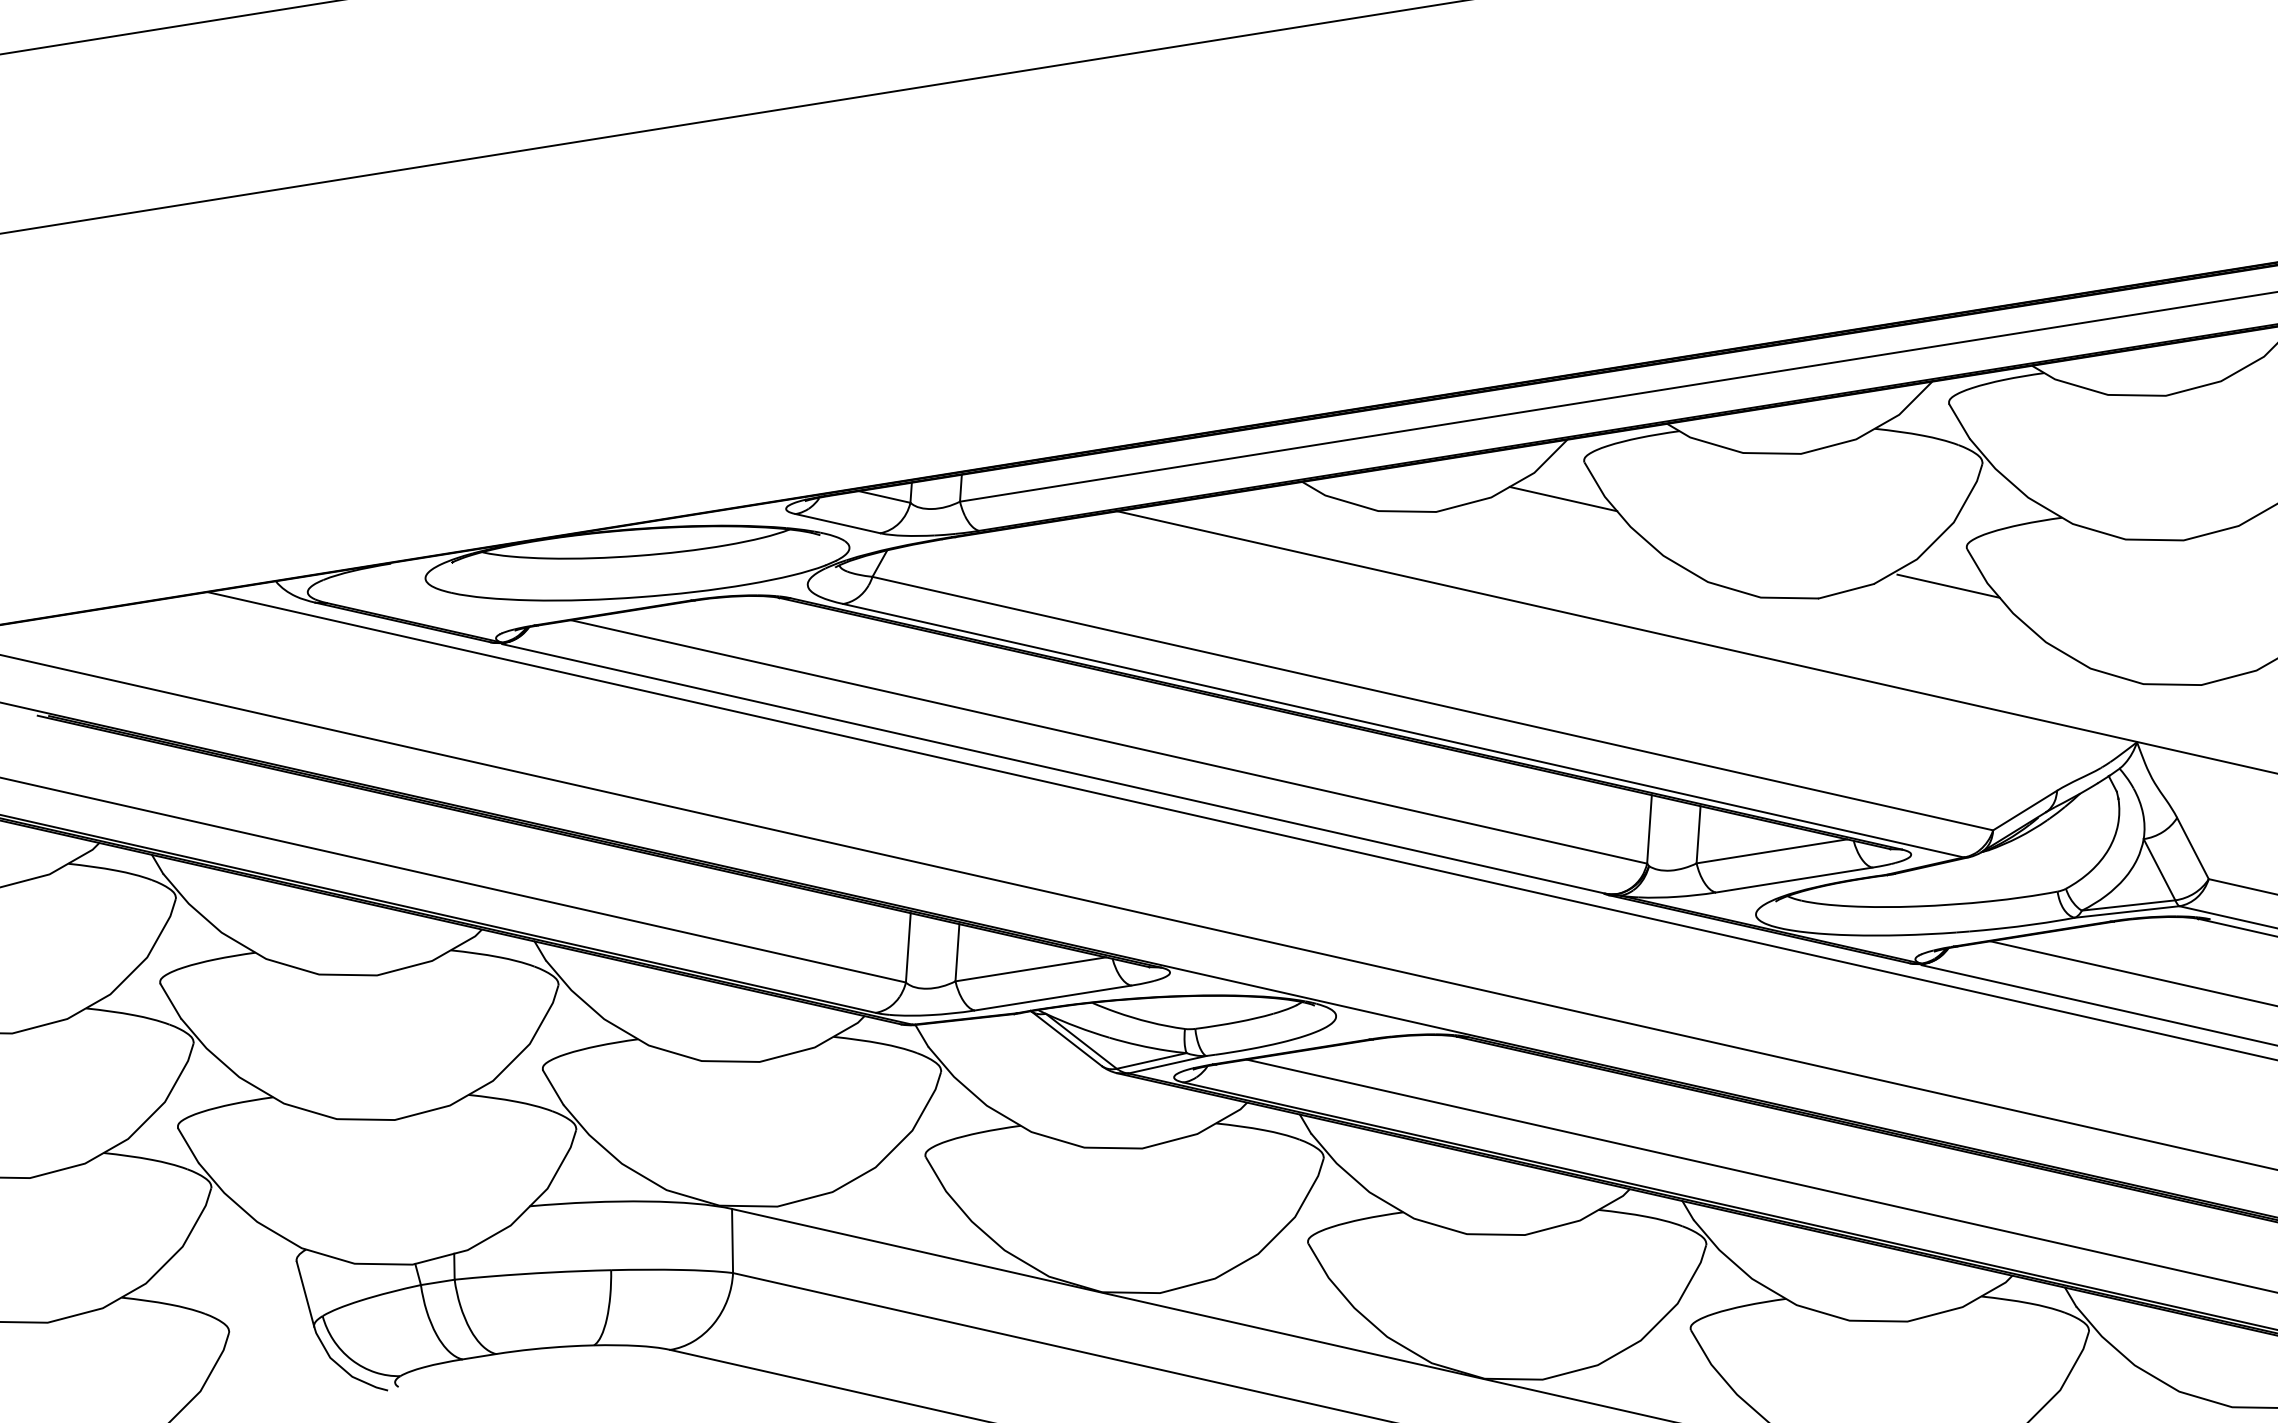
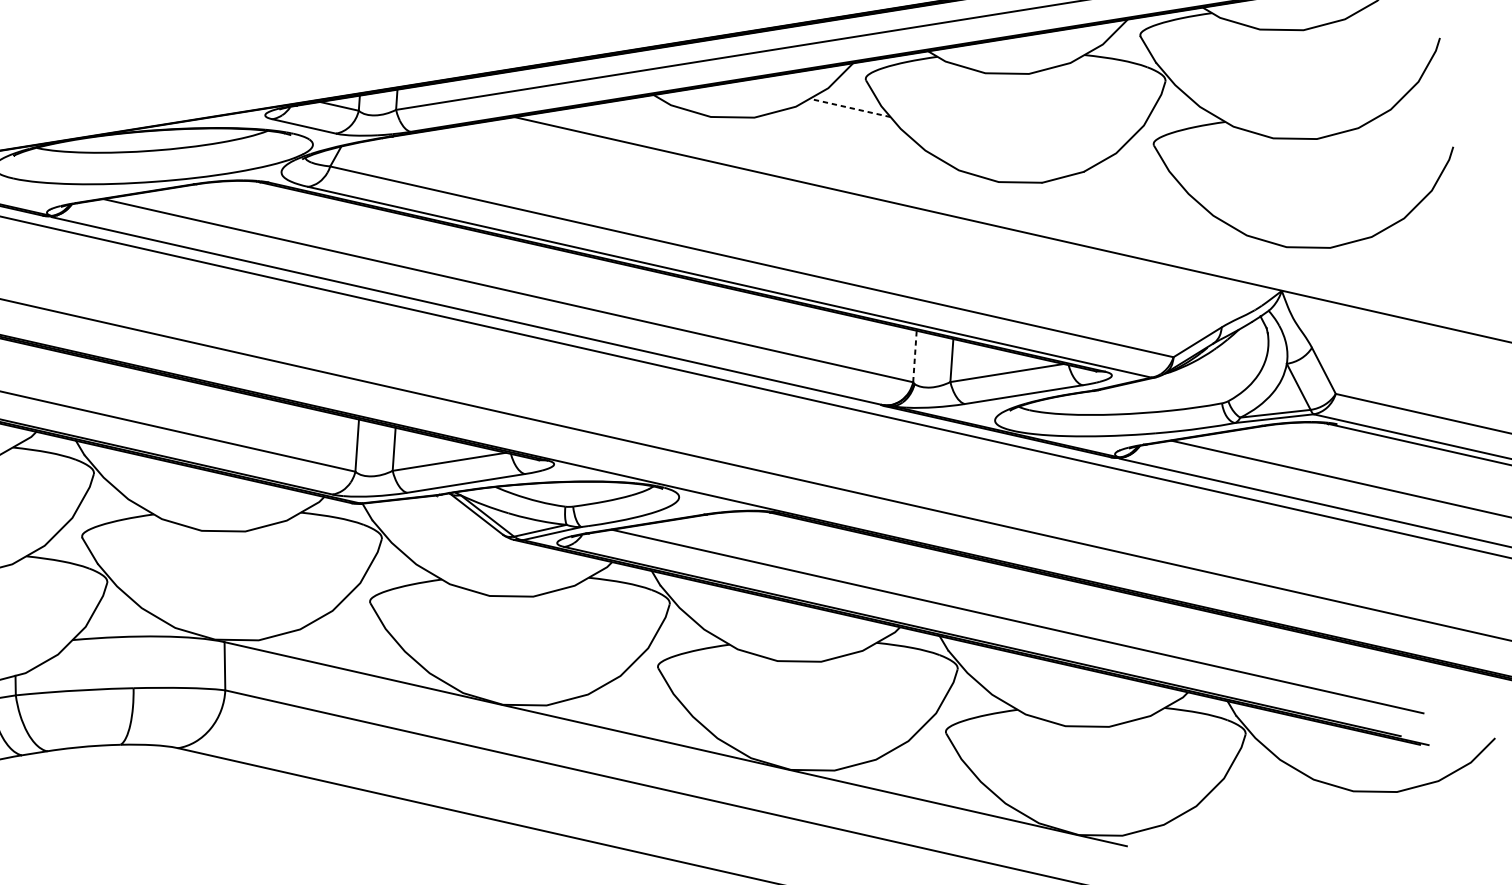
line: (1562, 499) -> (849, 108), solid -> dashed
line: (1948, 585) -> (1139, 172), removed
line: (1649, 828) -> (914, 355), solid -> dashed

